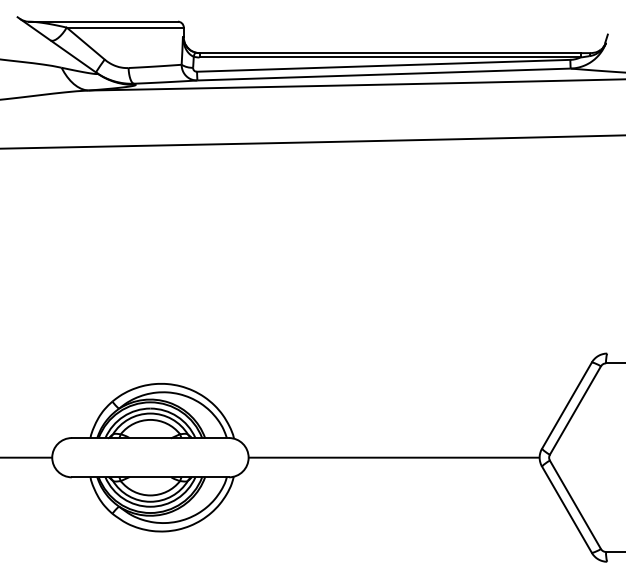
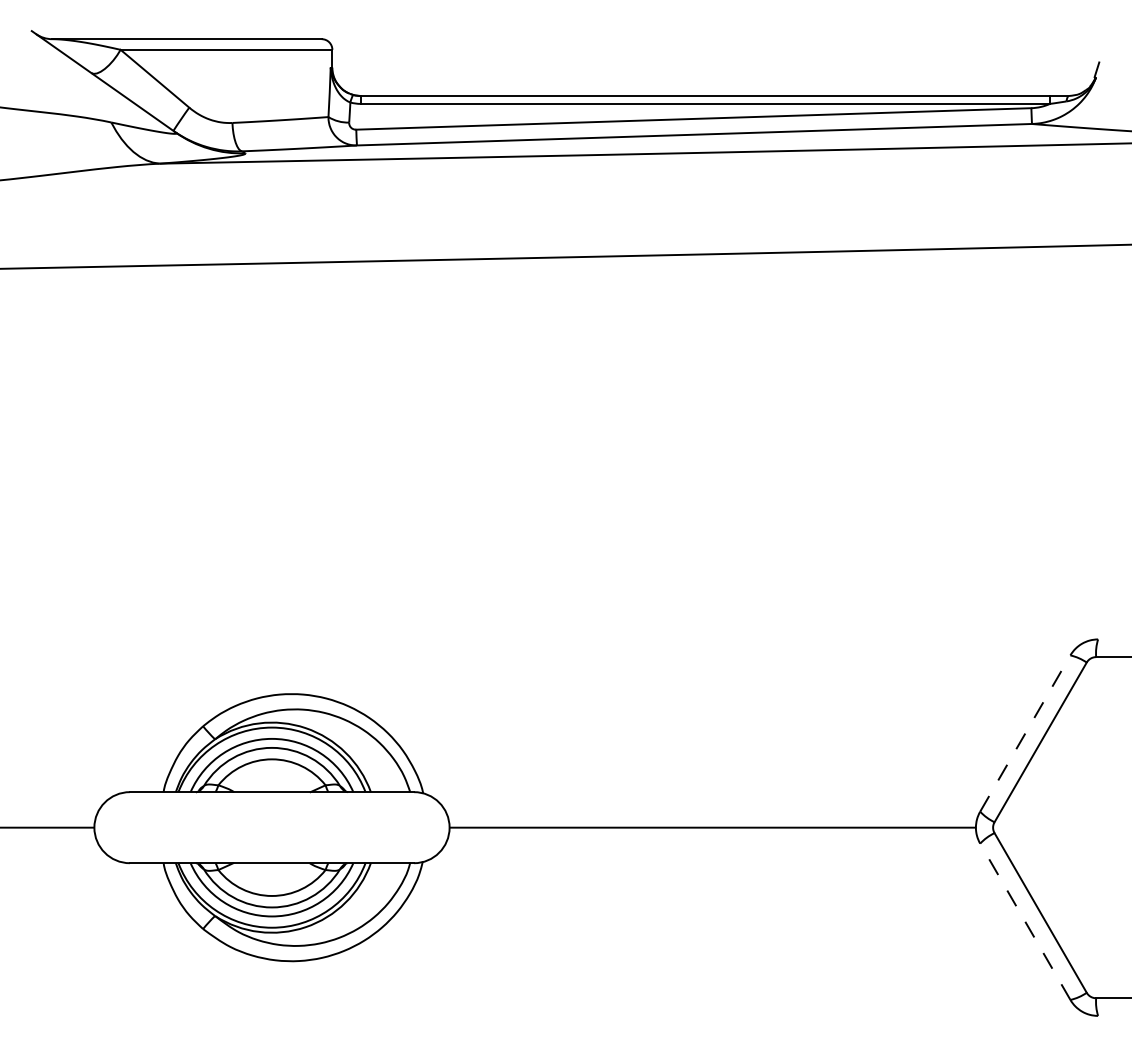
line: (566, 405) -> (1024, 733), solid -> dashed
line: (566, 509) -> (1024, 921), solid -> dashed

